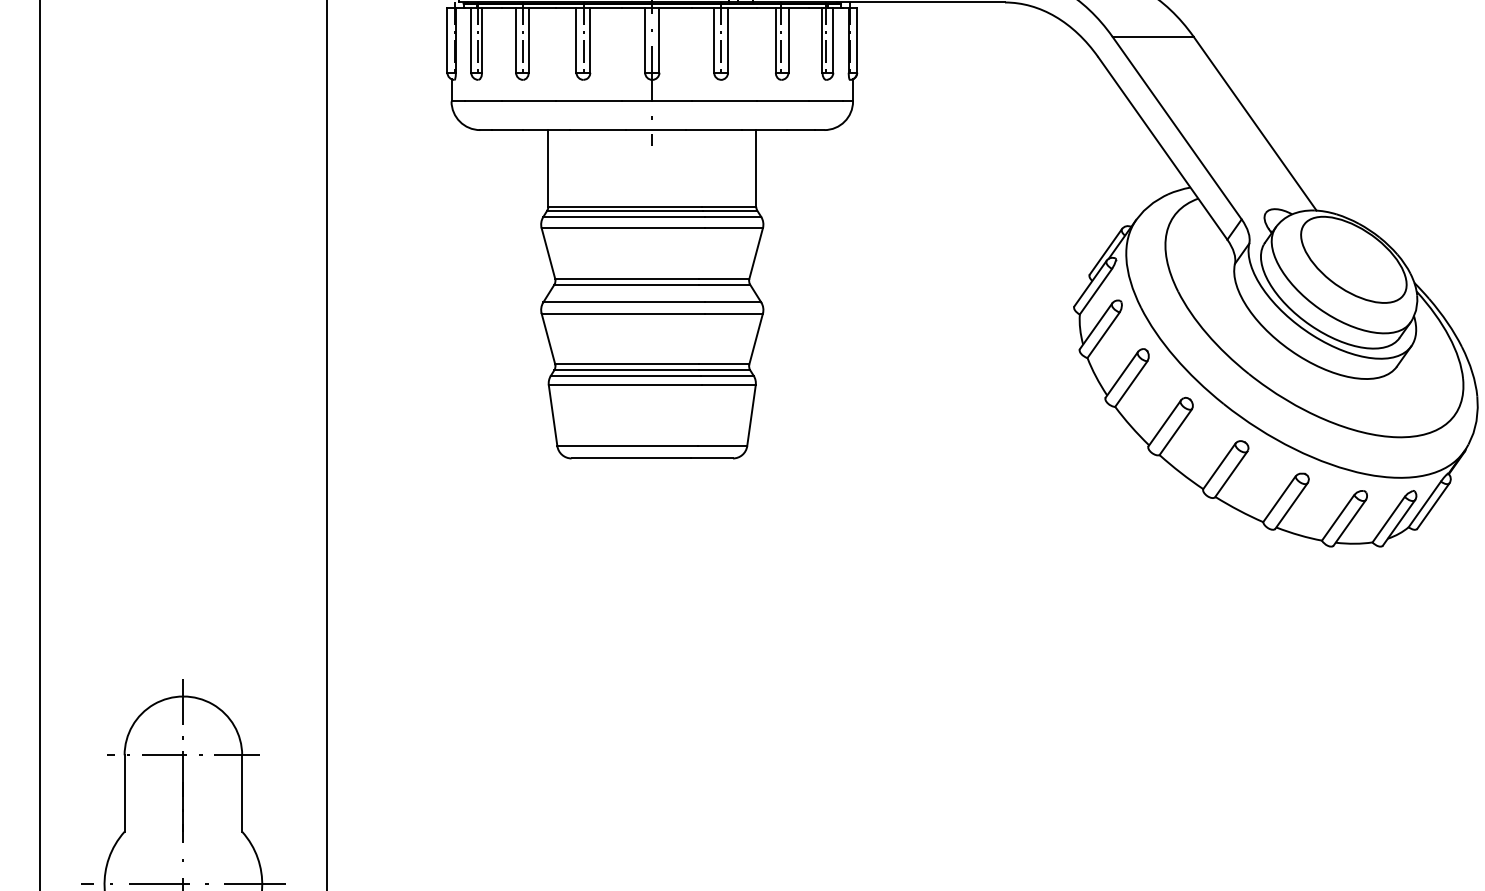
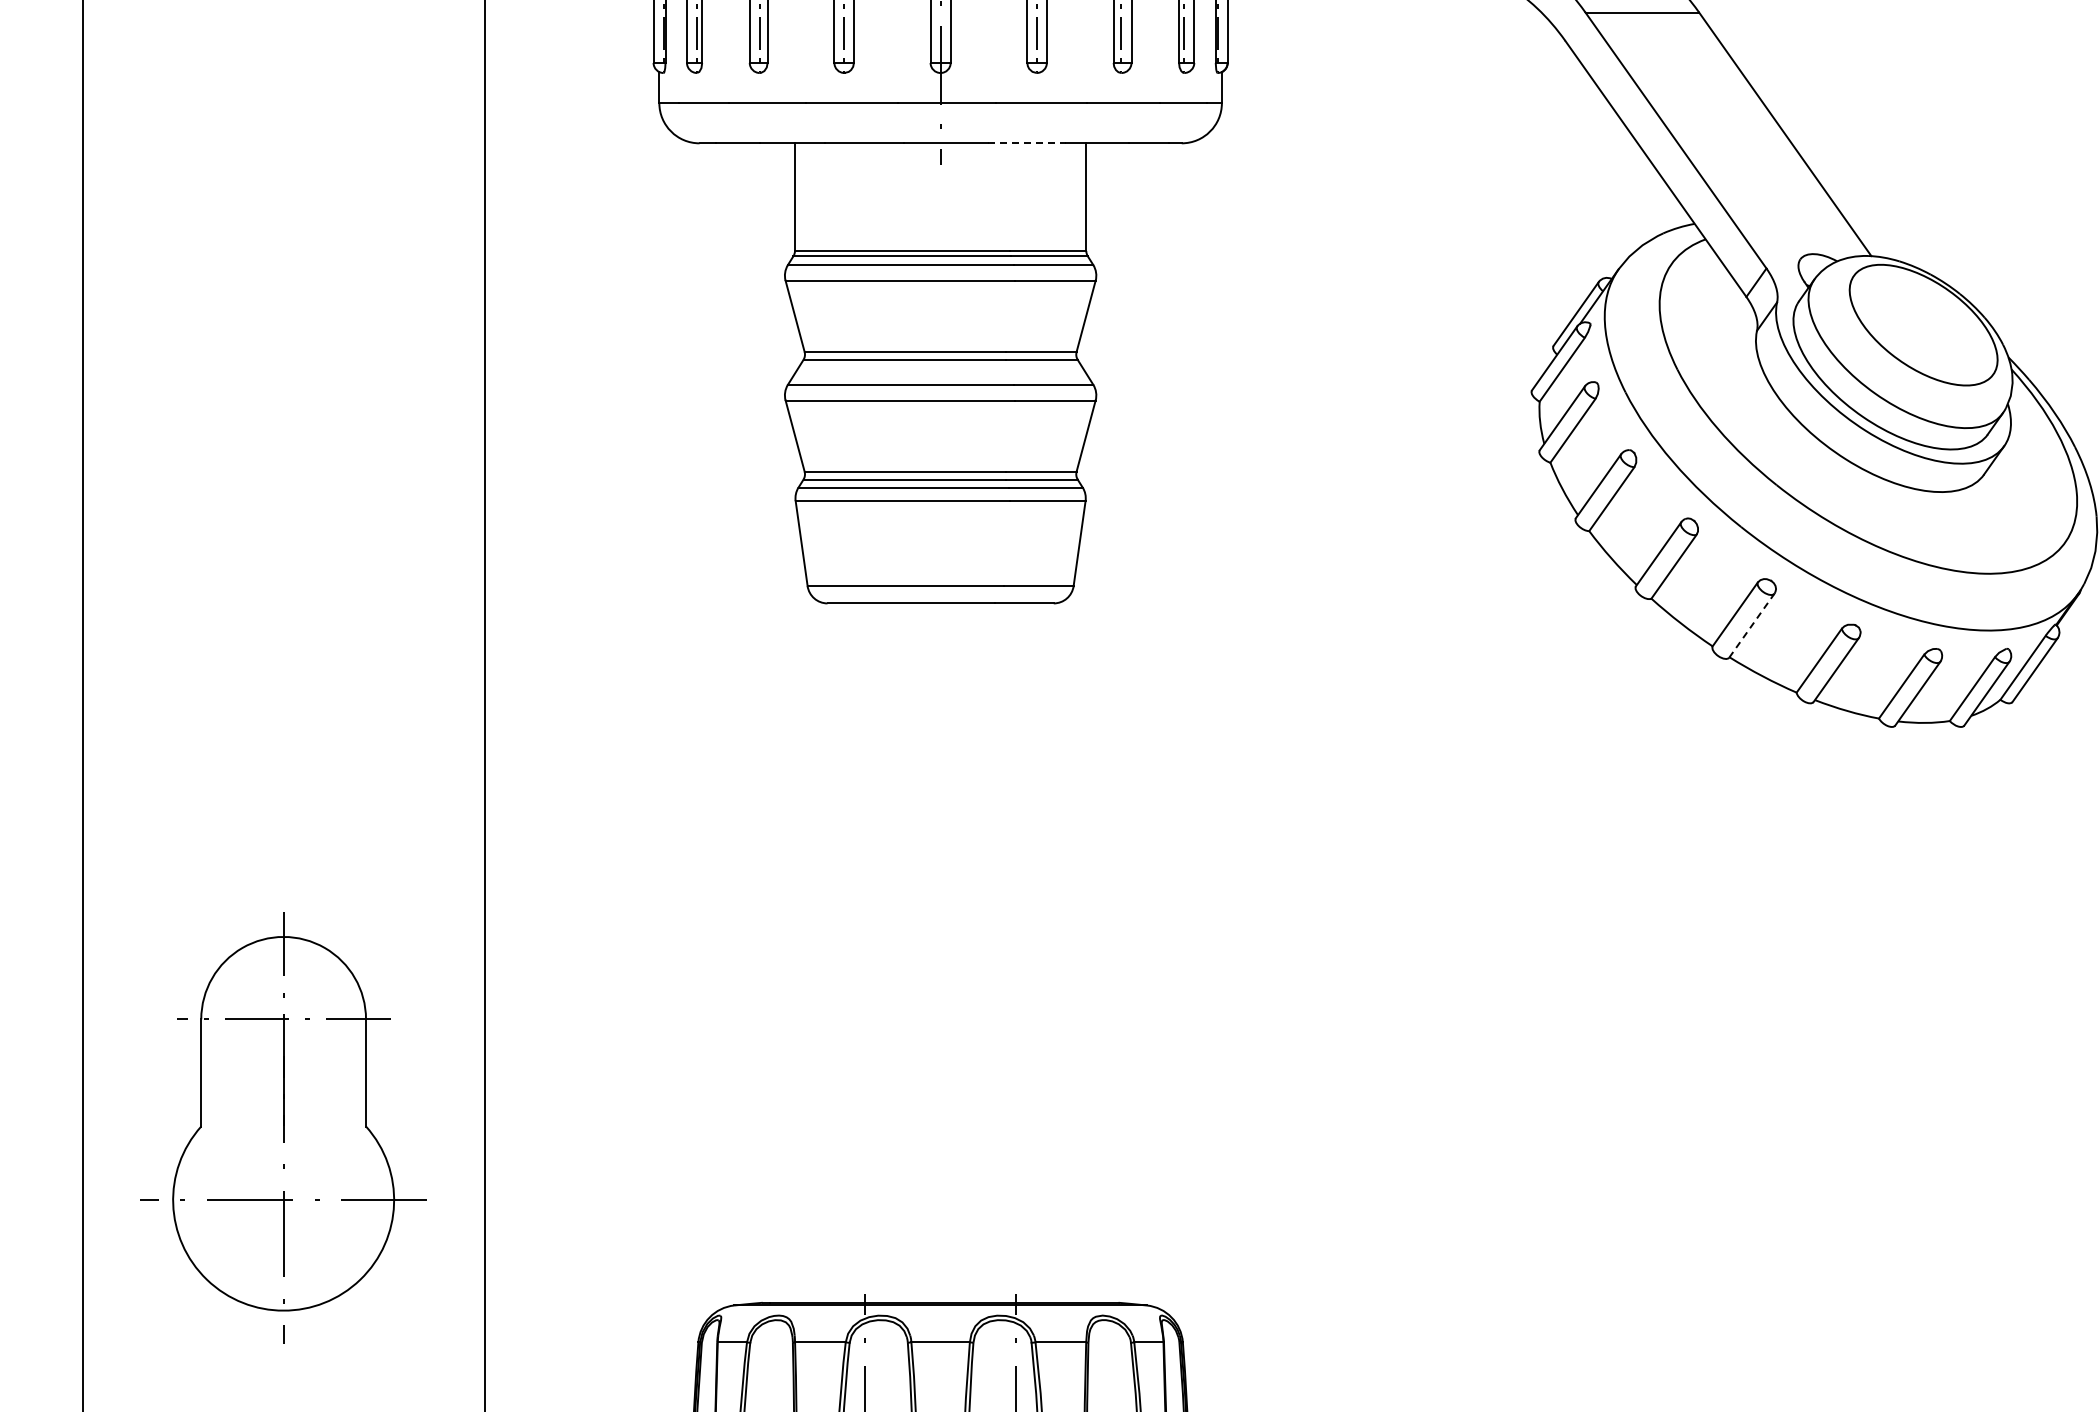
line: (714, 130) -> (1027, 143), solid -> dashed
line: (1231, 474) -> (1752, 625), solid -> dashed

